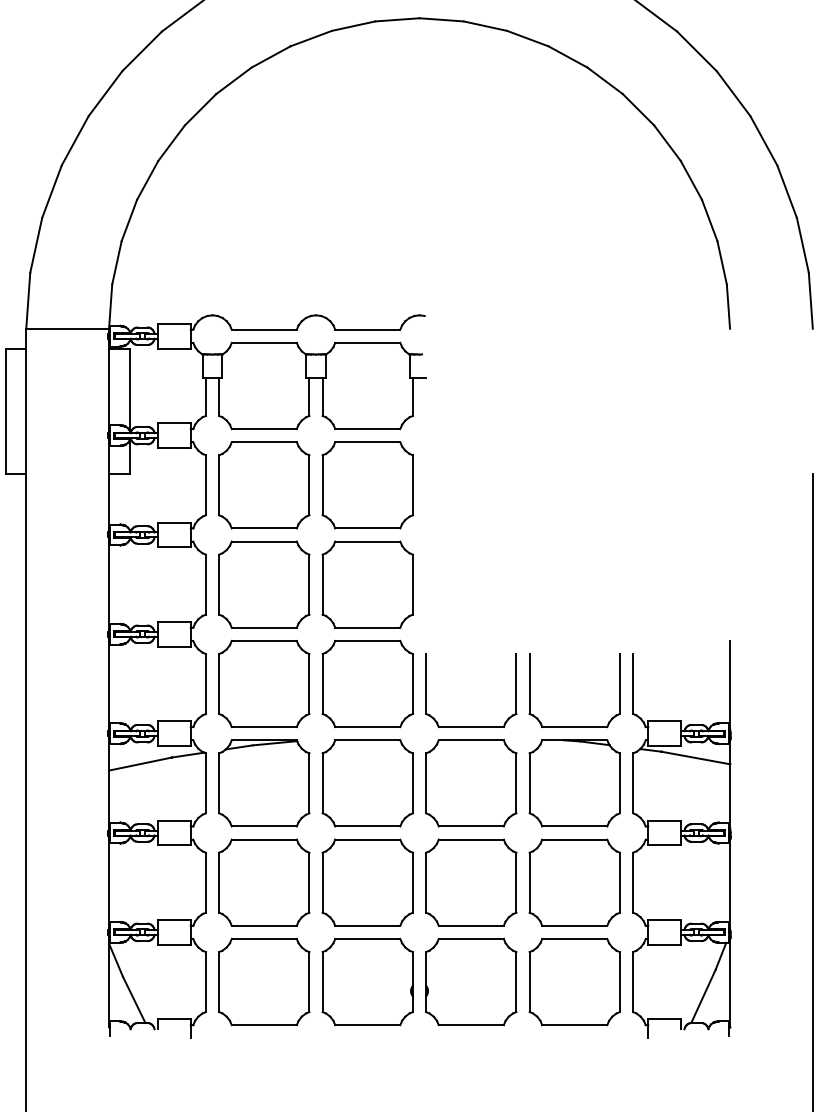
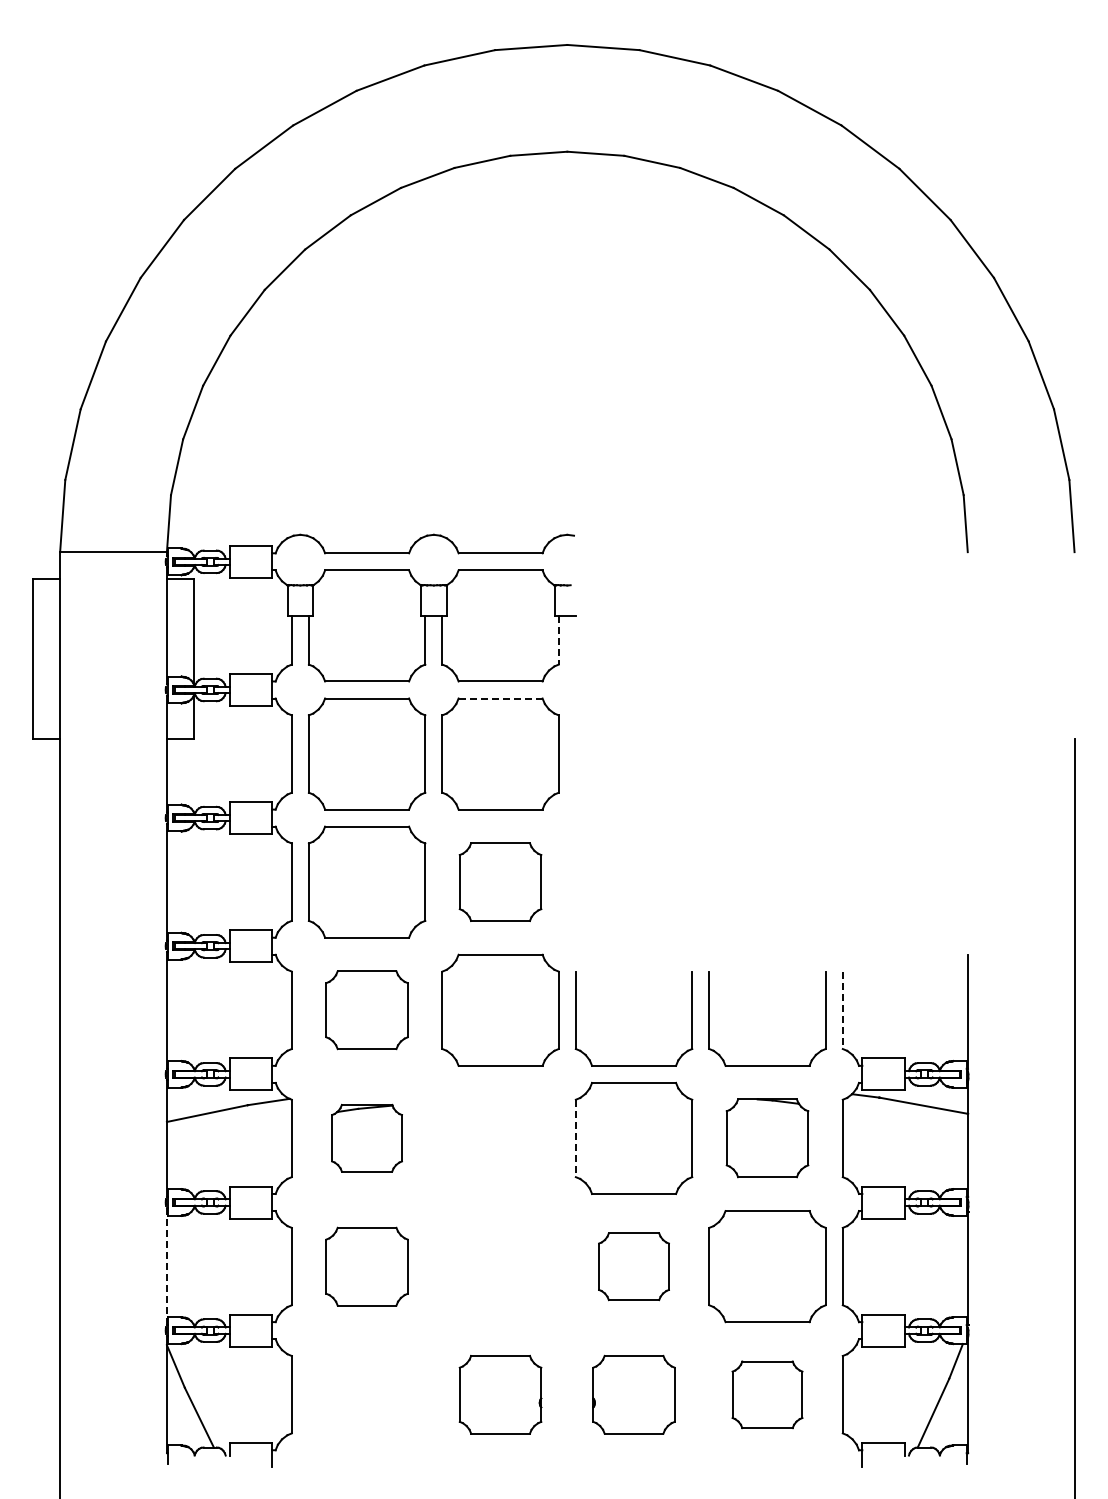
line: (412, 397) -> (558, 640), solid -> dashed
line: (367, 442) -> (500, 698), solid -> dashed
part: (367, 584) -> (500, 881), size x0.7
part: (263, 683) -> (366, 1009), size x0.7
line: (632, 684) -> (842, 1010), solid -> dashed
part: (263, 782) -> (366, 1137), size x0.6
part: (367, 782) -> (500, 1137), removed
part: (574, 782) -> (767, 1137), size x0.7
line: (425, 783) -> (575, 1138), solid -> dashed
part: (263, 882) -> (366, 1266), size x0.7
part: (367, 882) -> (500, 1266), removed
part: (470, 882) -> (633, 1266), size x0.6
line: (108, 883) -> (166, 1267), solid -> dashed
part: (263, 981) -> (366, 1394), removed
part: (367, 981) -> (500, 1394), size x0.7
part: (470, 981) -> (633, 1394), size x0.7
part: (574, 981) -> (767, 1394), size x0.6

